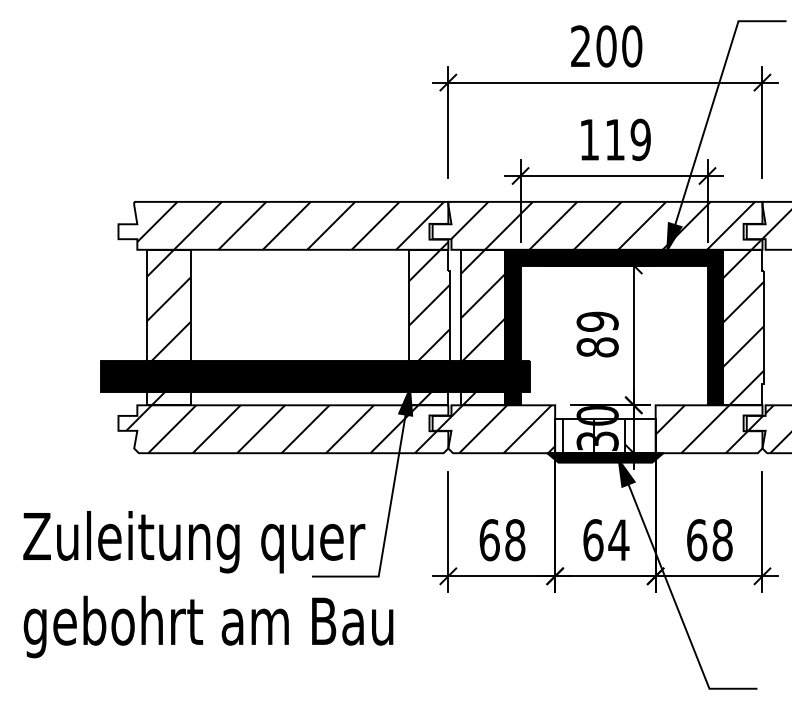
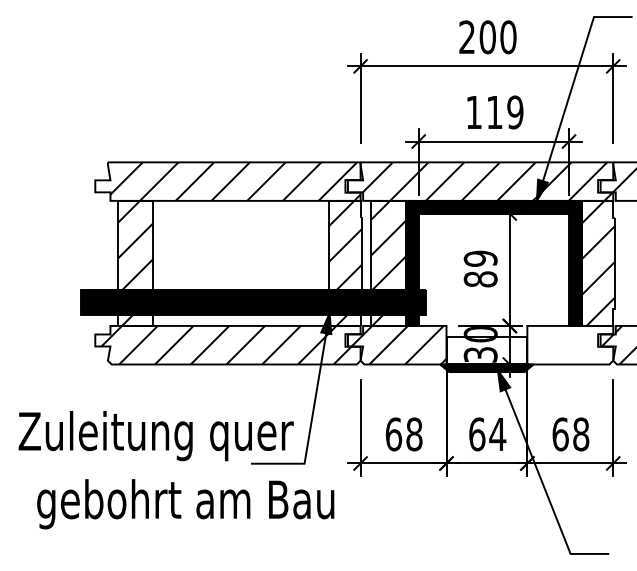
hatch: (701, 428) -> (564, 344), removed
hatch: (593, 435) -> (477, 350), removed
text: (208, 627) -> (185, 504), moved

